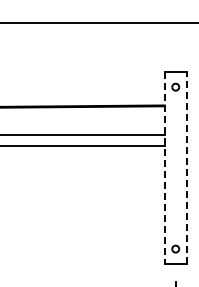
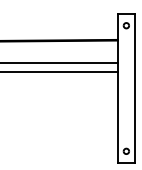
line: (164, 168) -> (117, 88), dashed -> solid
line: (186, 168) -> (134, 88), dashed -> solid

